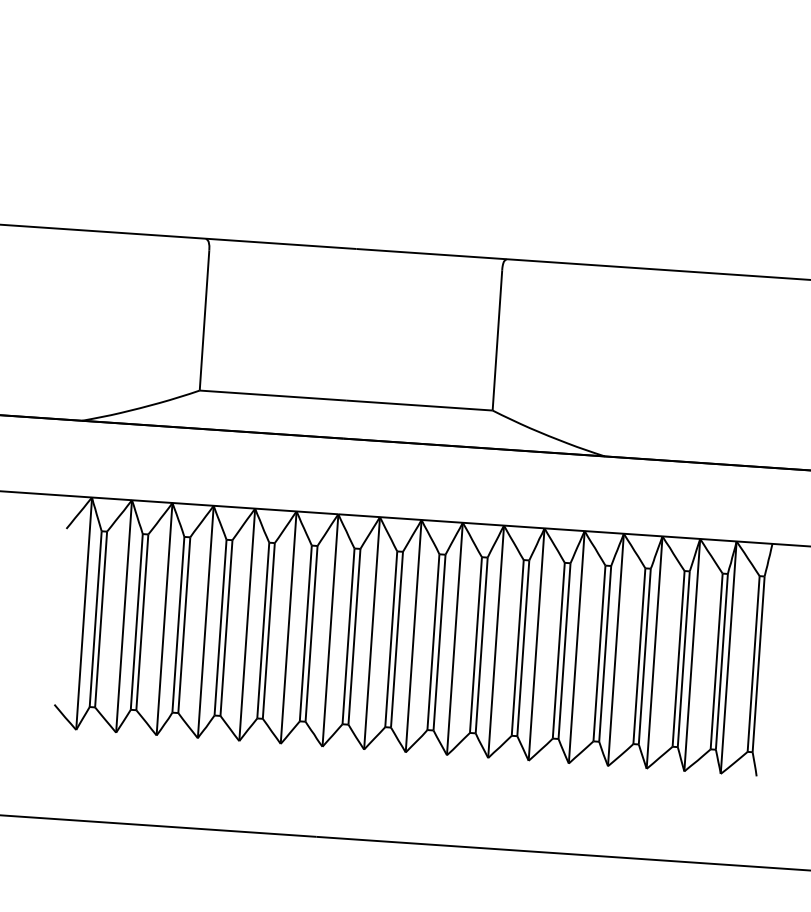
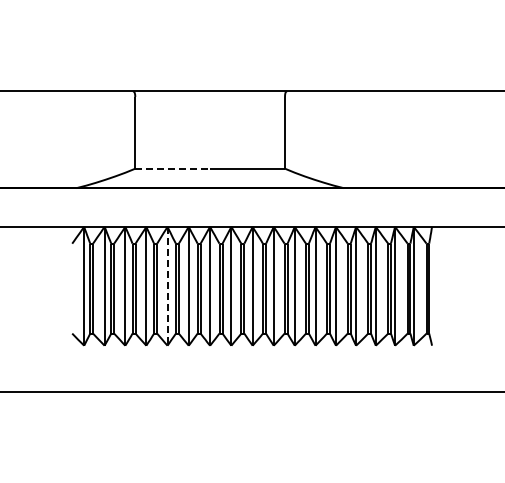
line: (274, 395) -> (173, 168), solid -> dashed
line: (247, 625) -> (167, 286), solid -> dashed

